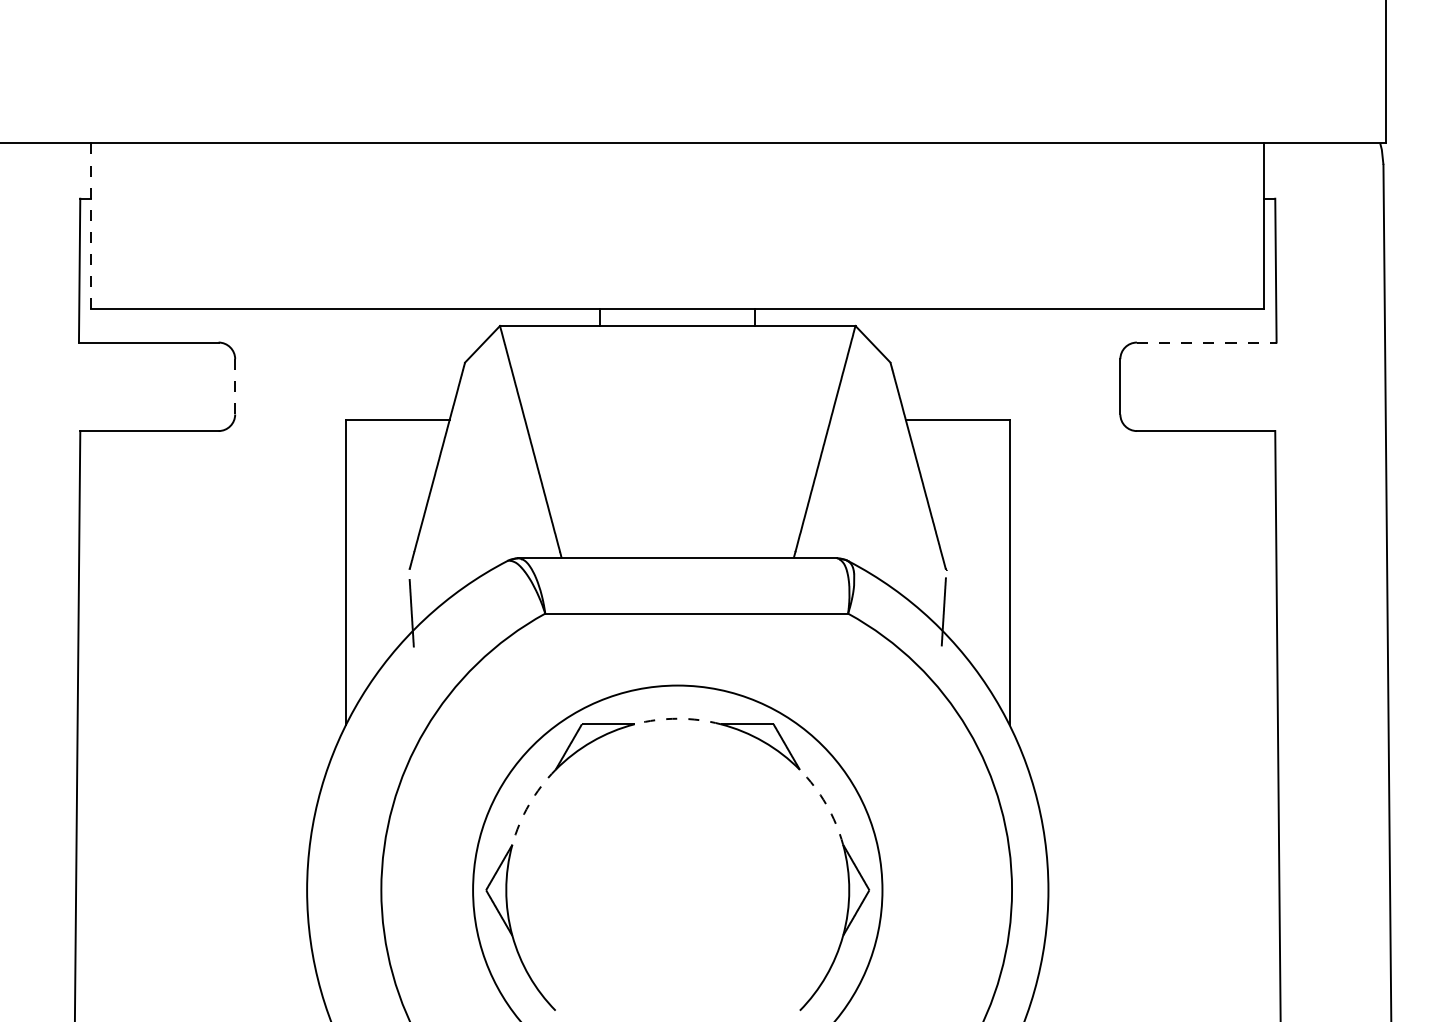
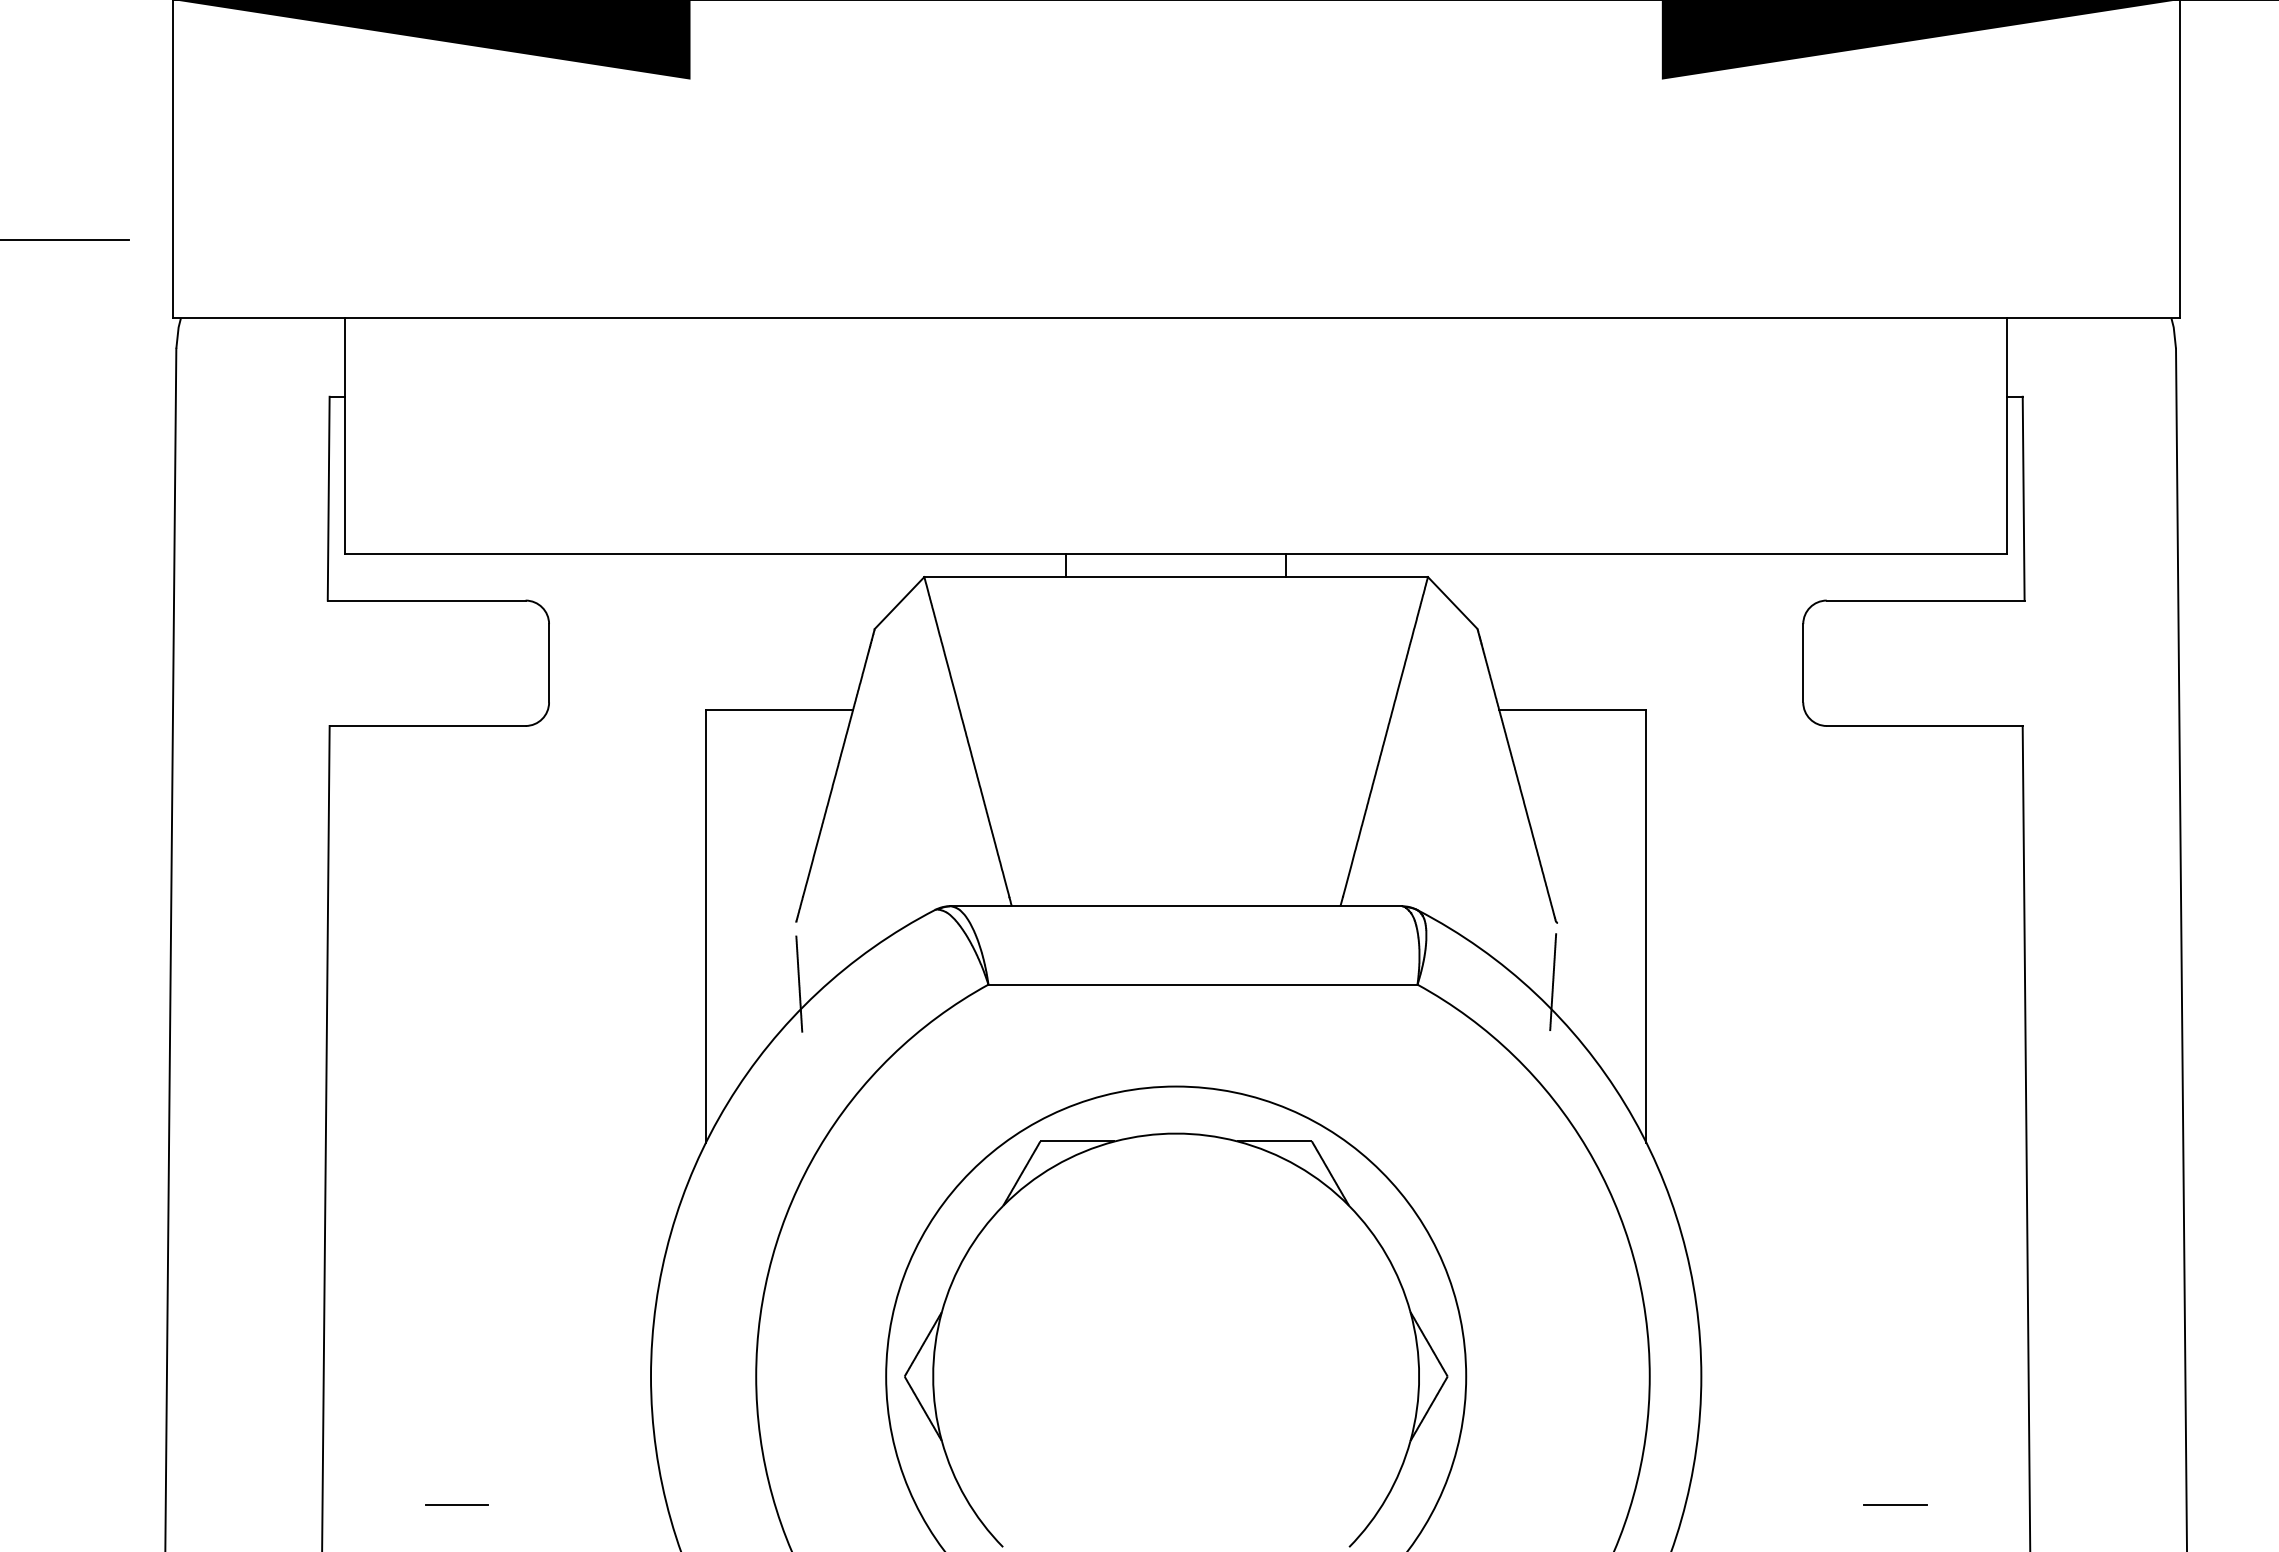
line: (91, 226) -> (345, 435), dashed -> solid
line: (1206, 342) -> (1925, 600), dashed -> solid
line: (235, 386) -> (549, 663), dashed -> solid
arc: (678, 718) -> (1176, 1133), dashed -> solid
arc: (529, 804) -> (965, 1255), dashed -> solid
arc: (826, 804) -> (1386, 1255), dashed -> solid
line: (169, 981) -> (456, 1505), added
line: (1185, 981) -> (1895, 1505), added

